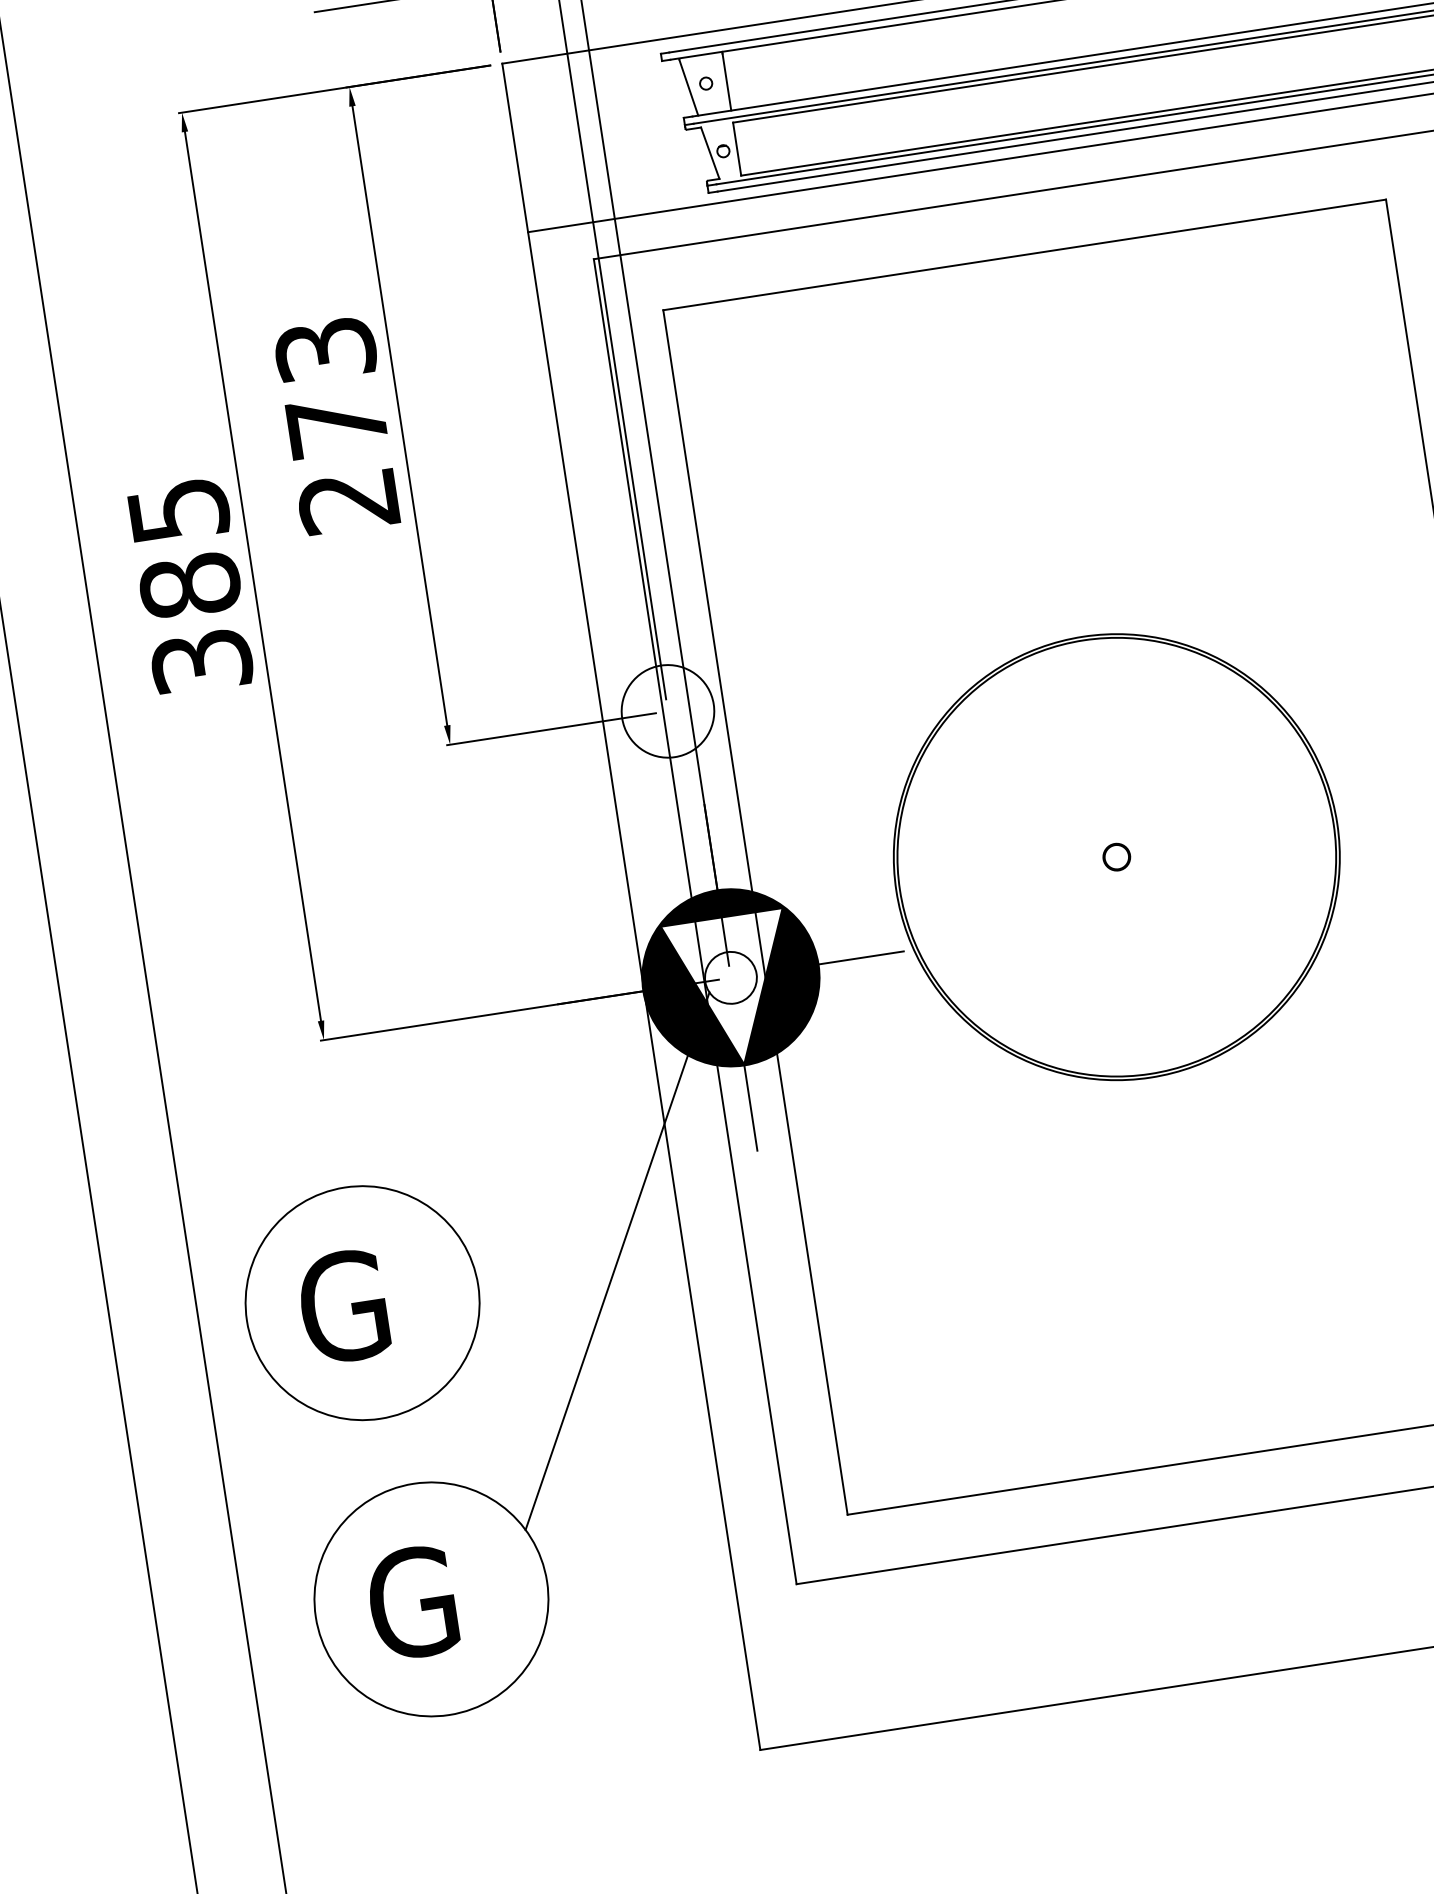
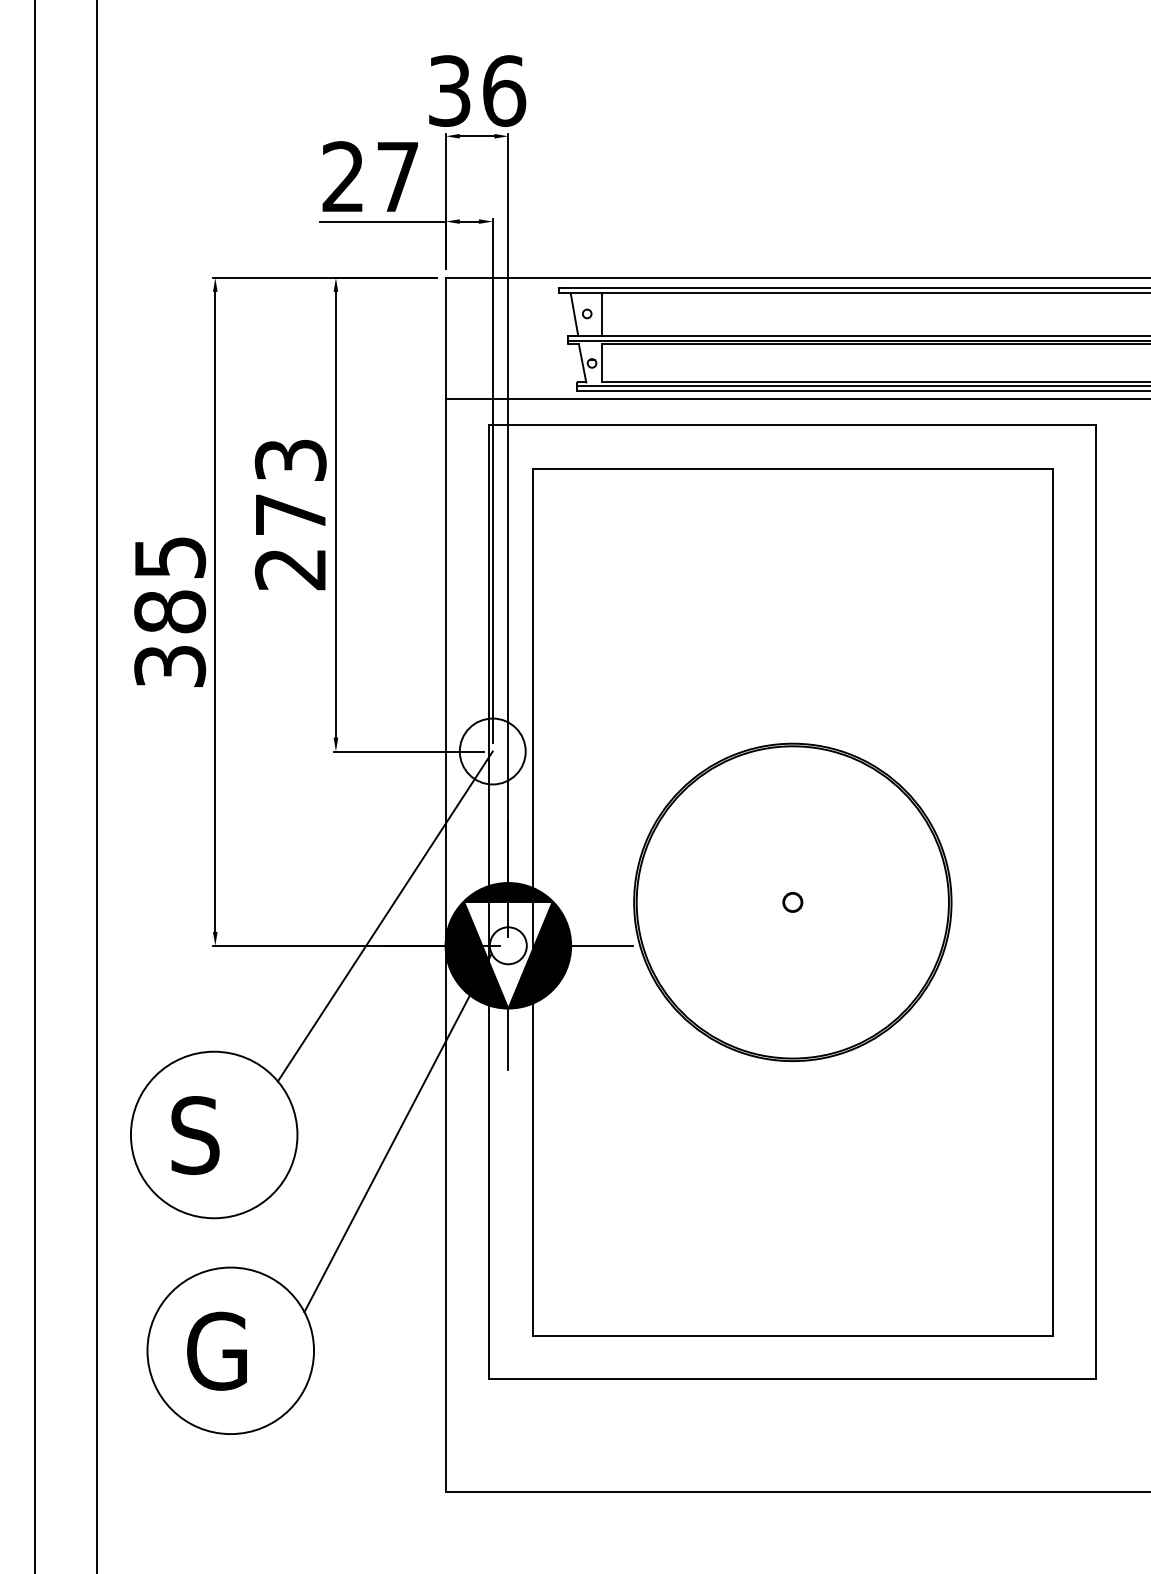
line: (552, 963) -> (384, 916), added
text: (343, 1306) -> (200, 1135), G -> S

